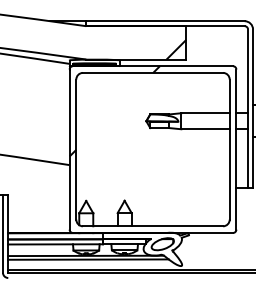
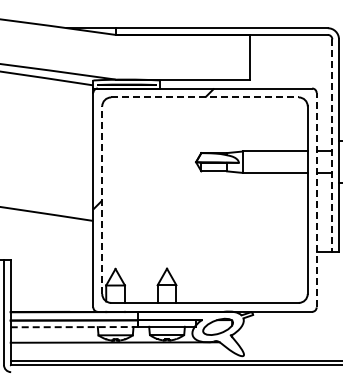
hatch: (176, 49) -> (236, 66), removed
line: (153, 72) -> (205, 97), solid -> dashed
line: (248, 108) -> (332, 145), solid -> dashed
line: (76, 149) -> (102, 200), solid -> dashed
line: (236, 149) -> (316, 199), solid -> dashed
line: (55, 244) -> (74, 327), solid -> dashed
line: (88, 259) -> (118, 347), removed

